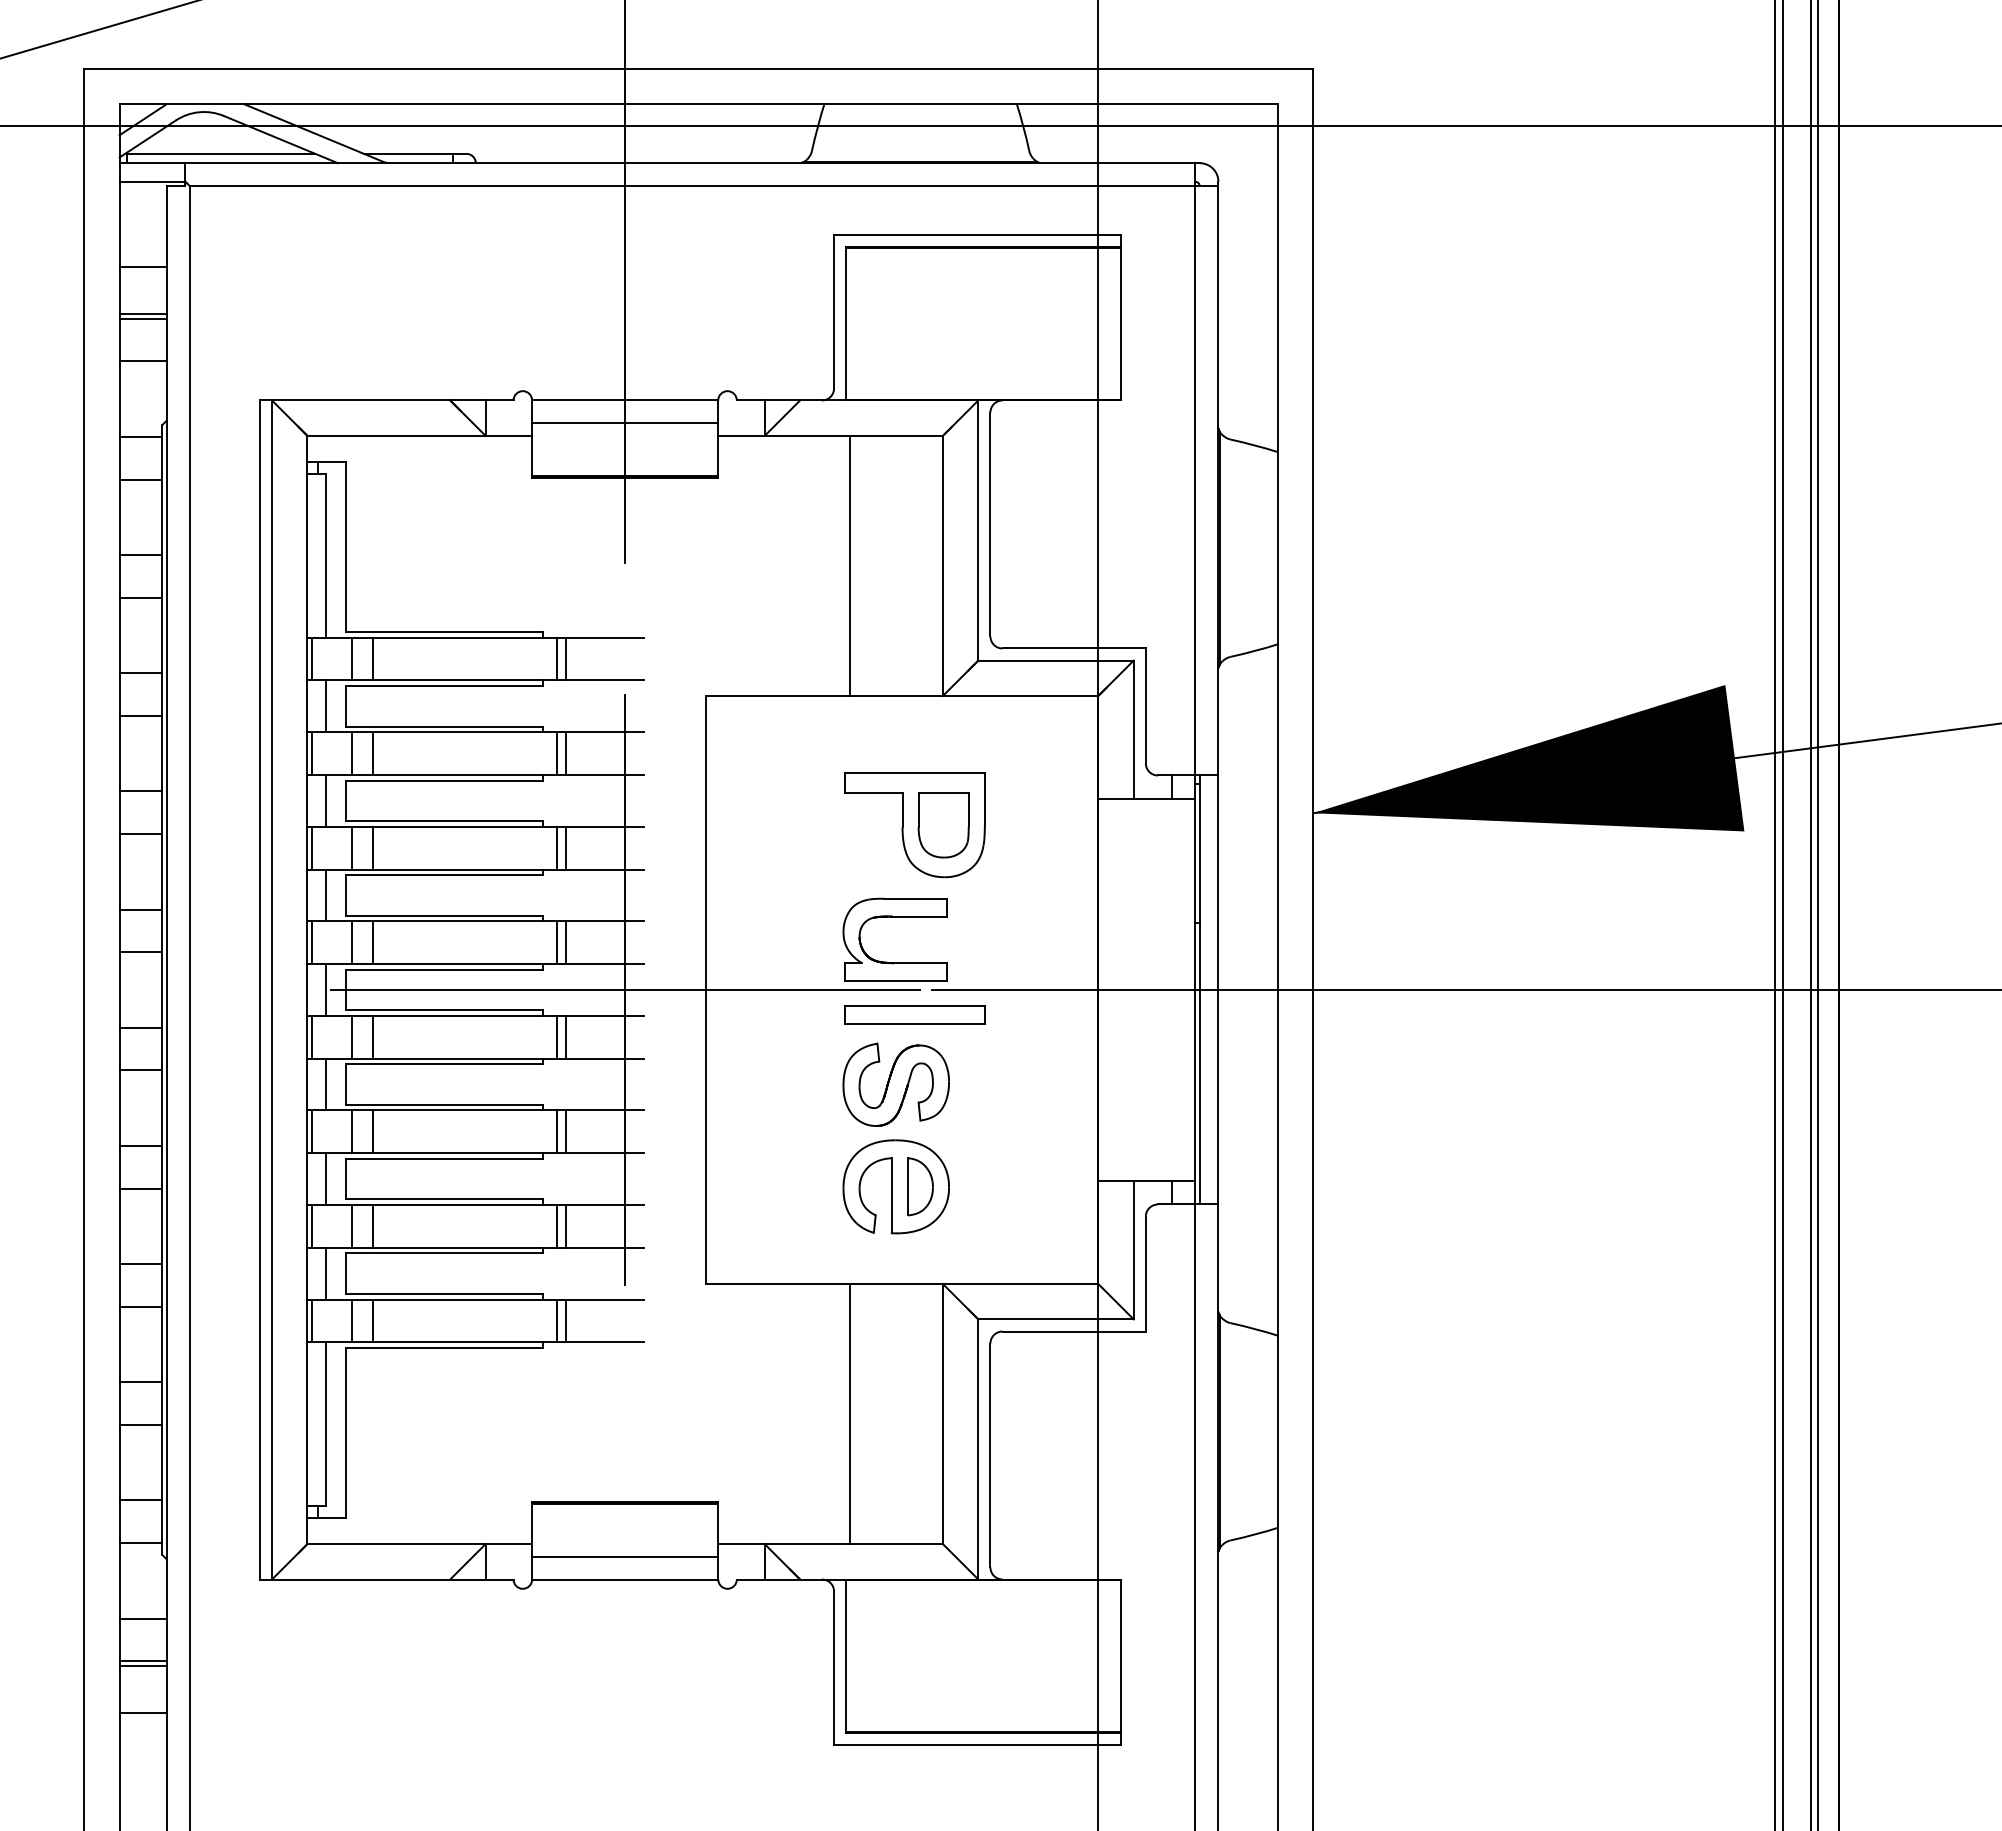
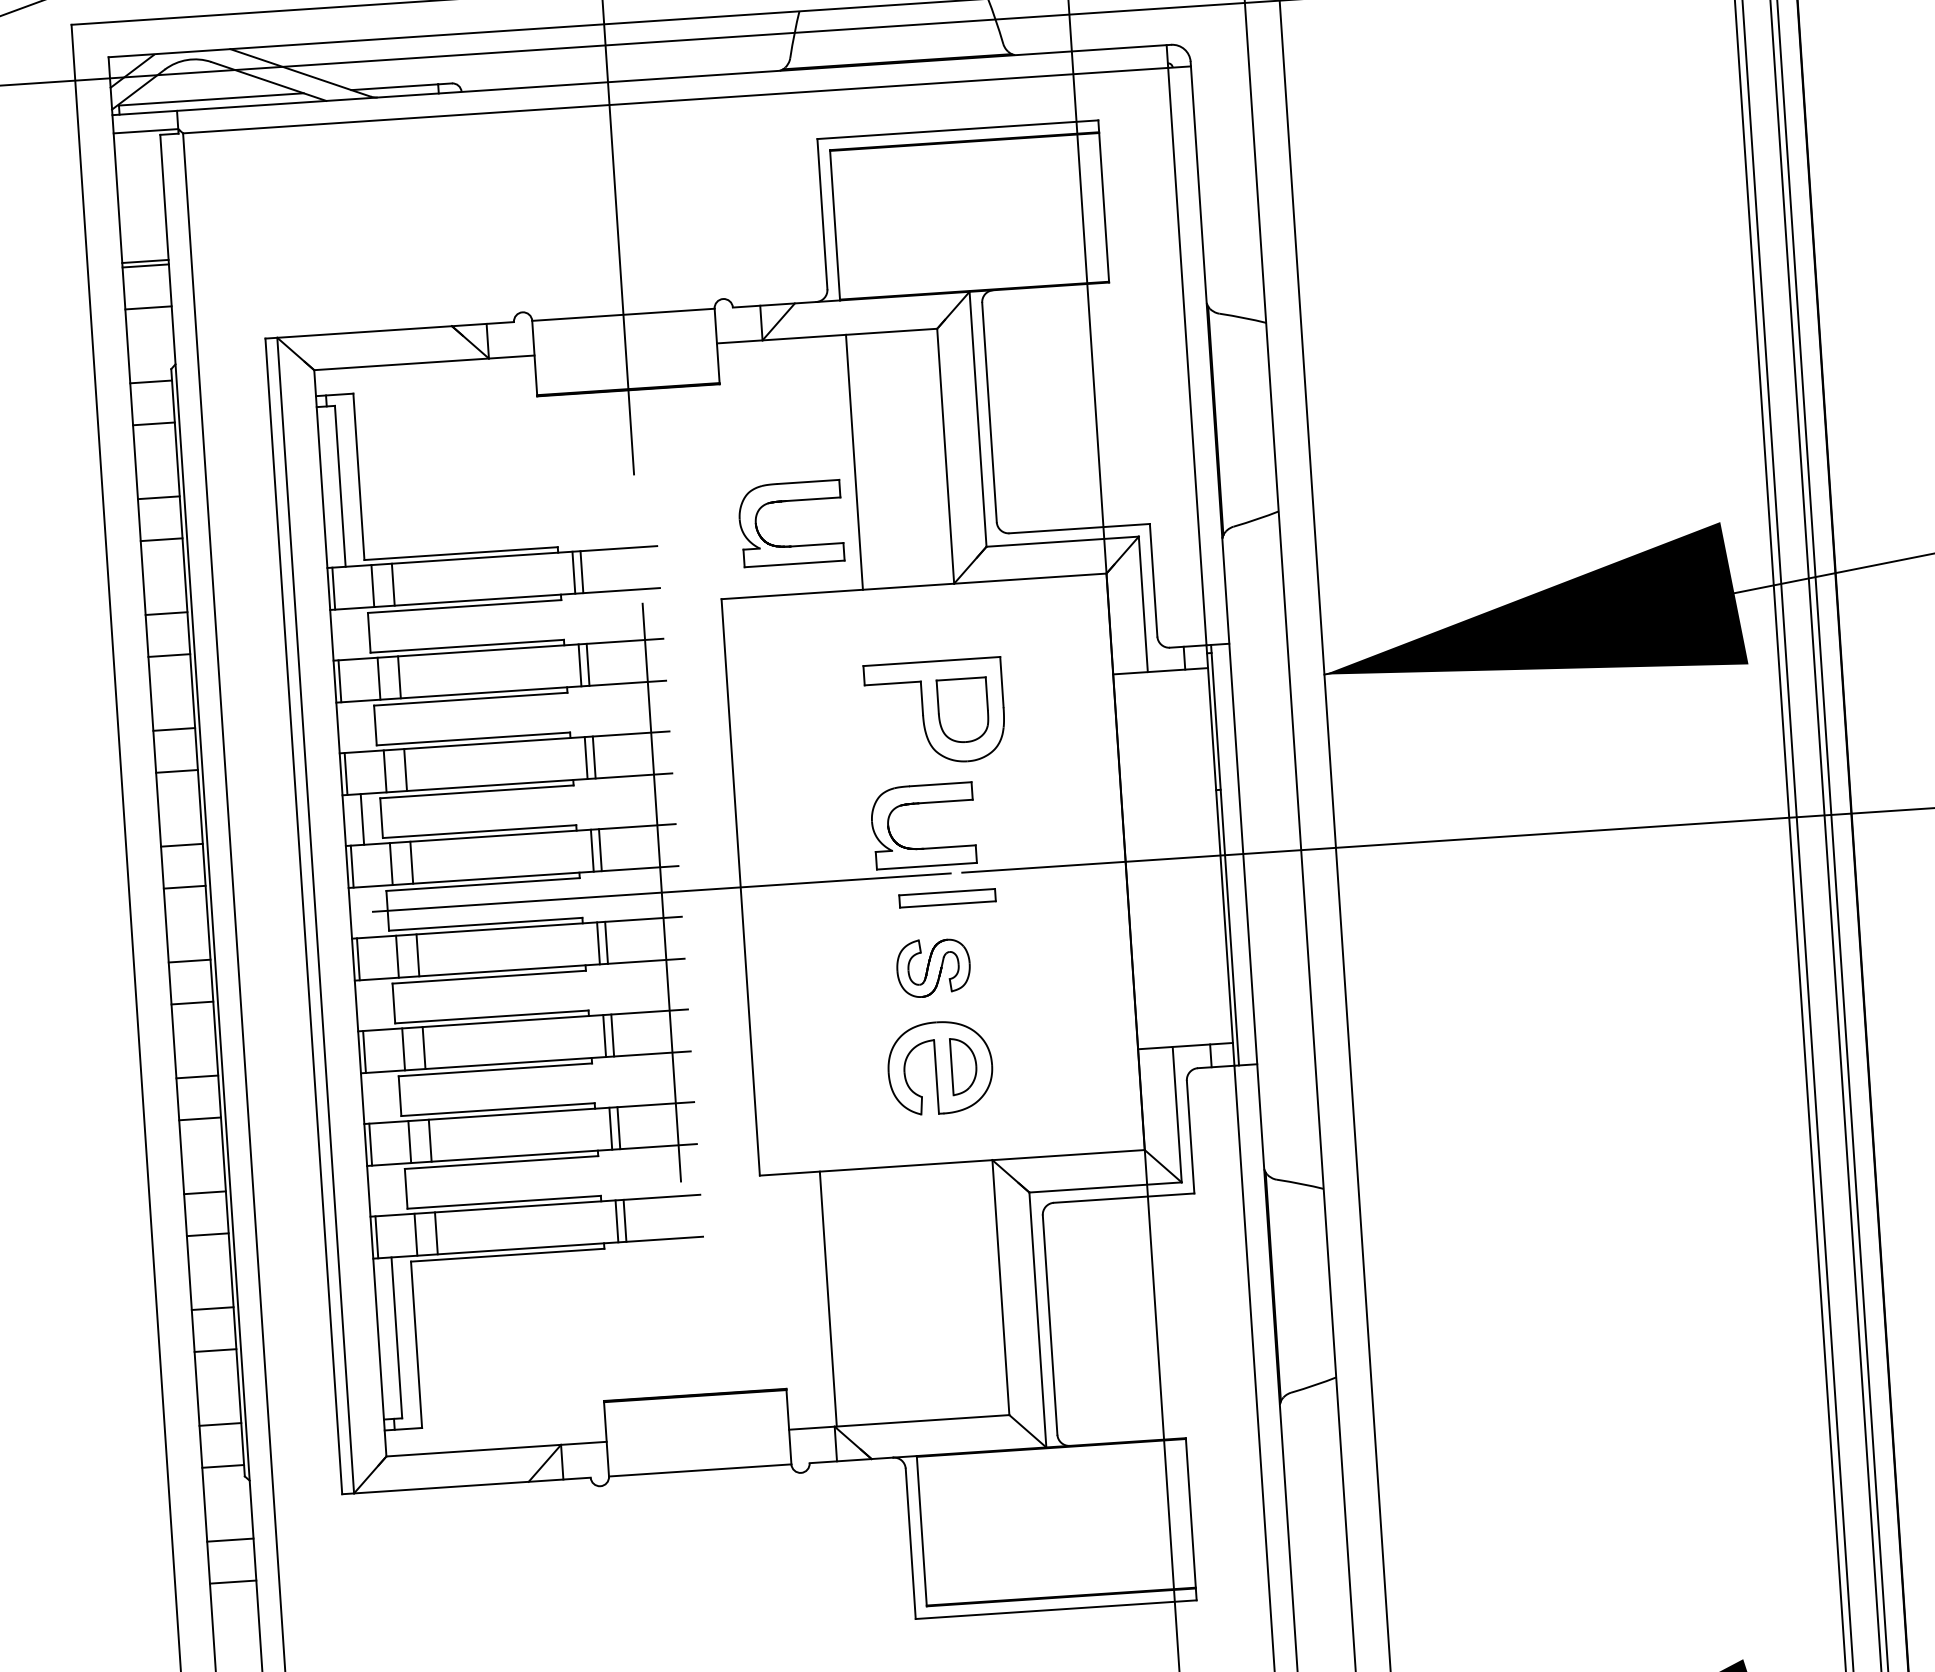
line: (142, 266) -> (141, 214), removed
line: (625, 422) -> (625, 336), removed
part: (780, 601) -> (788, 501), added
line: (326, 706) -> (350, 634), removed
line: (326, 800) -> (356, 726), removed
line: (326, 989) -> (369, 911), removed
part: (914, 1014) -> (946, 897), size x0.7
line: (326, 1084) -> (375, 1004), removed
part: (895, 1084) -> (932, 967), size x0.7
line: (326, 1178) -> (381, 1096), removed
line: (326, 1273) -> (387, 1189), removed
line: (849, 1414) -> (827, 1299), moved
line: (625, 1557) -> (699, 1448), removed
line: (142, 1665) -> (232, 1586), removed
line: (142, 1713) -> (235, 1633), removed

